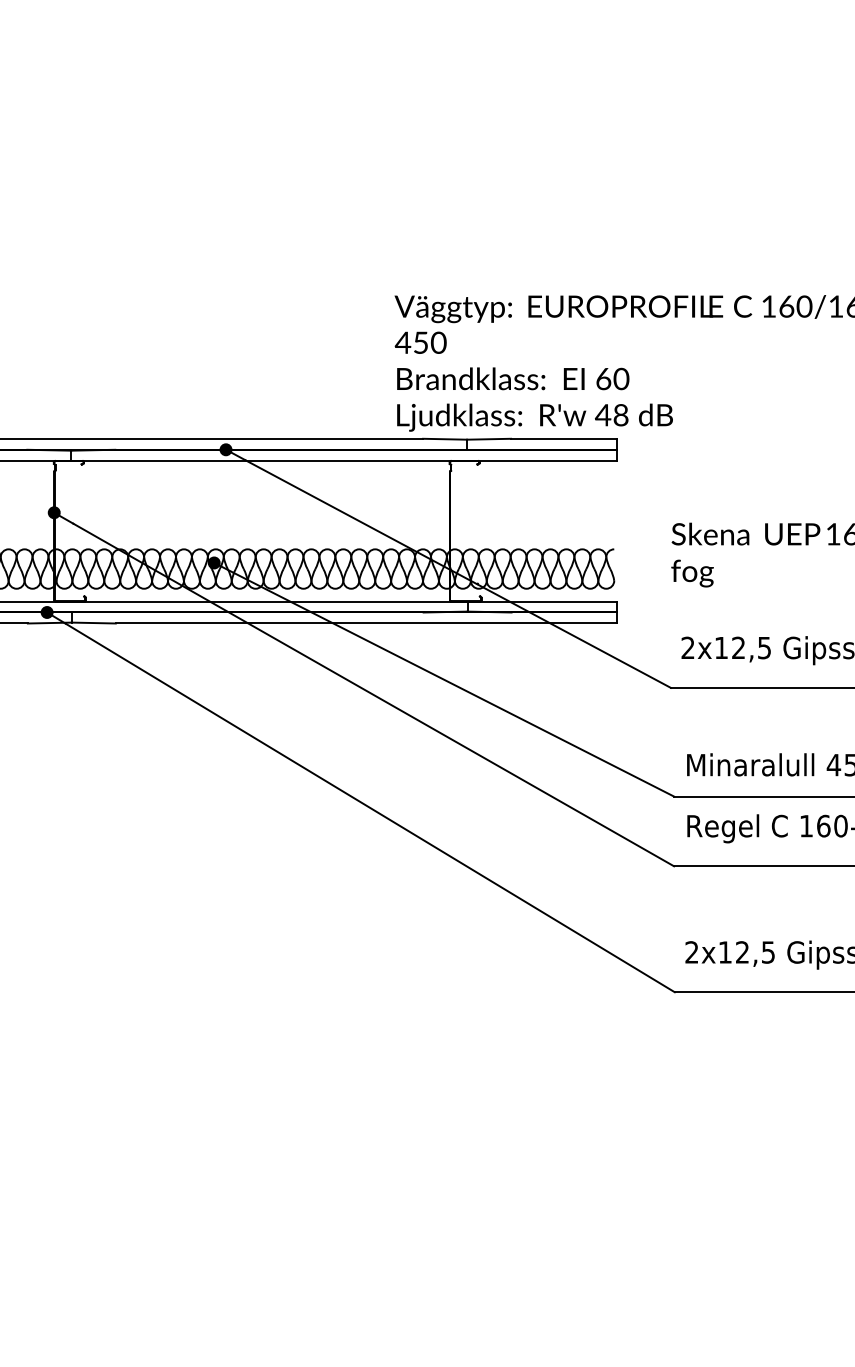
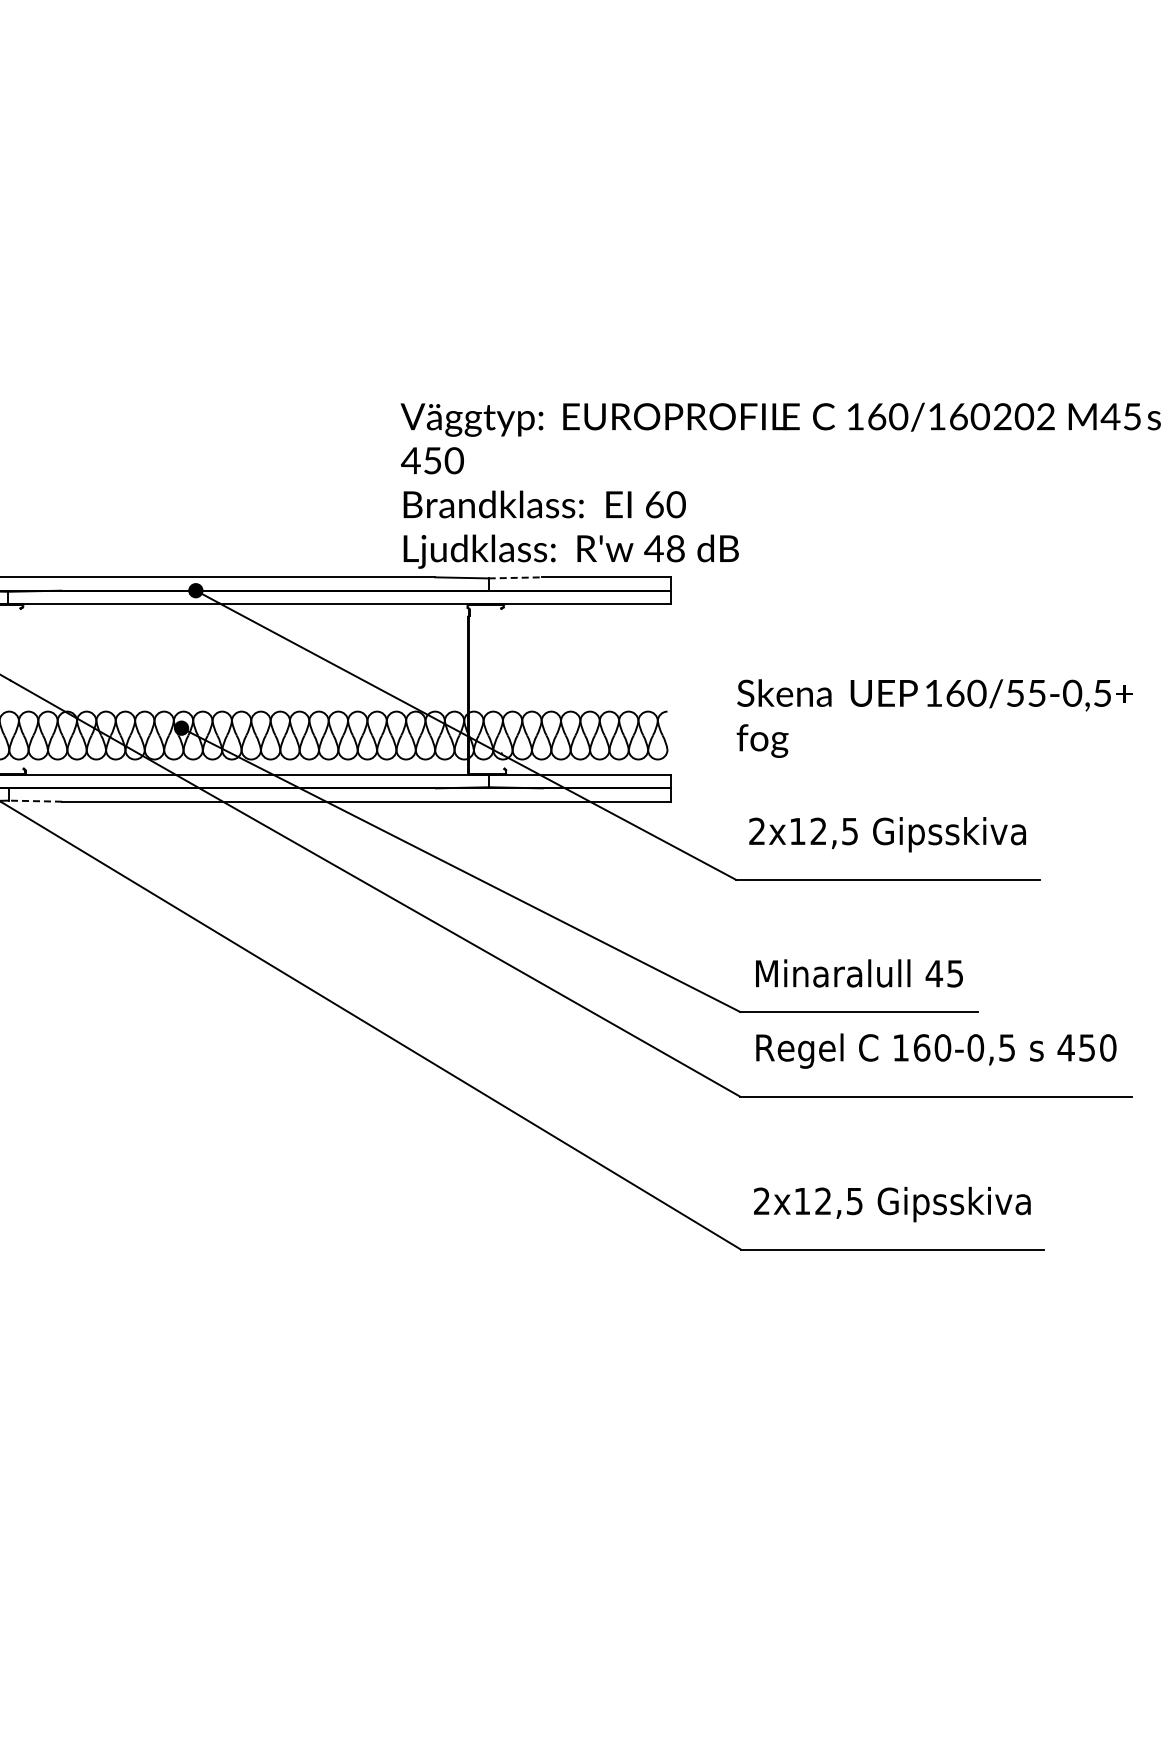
line: (489, 438) -> (515, 577), solid -> dashed
line: (93, 623) -> (35, 801), solid -> dashed

